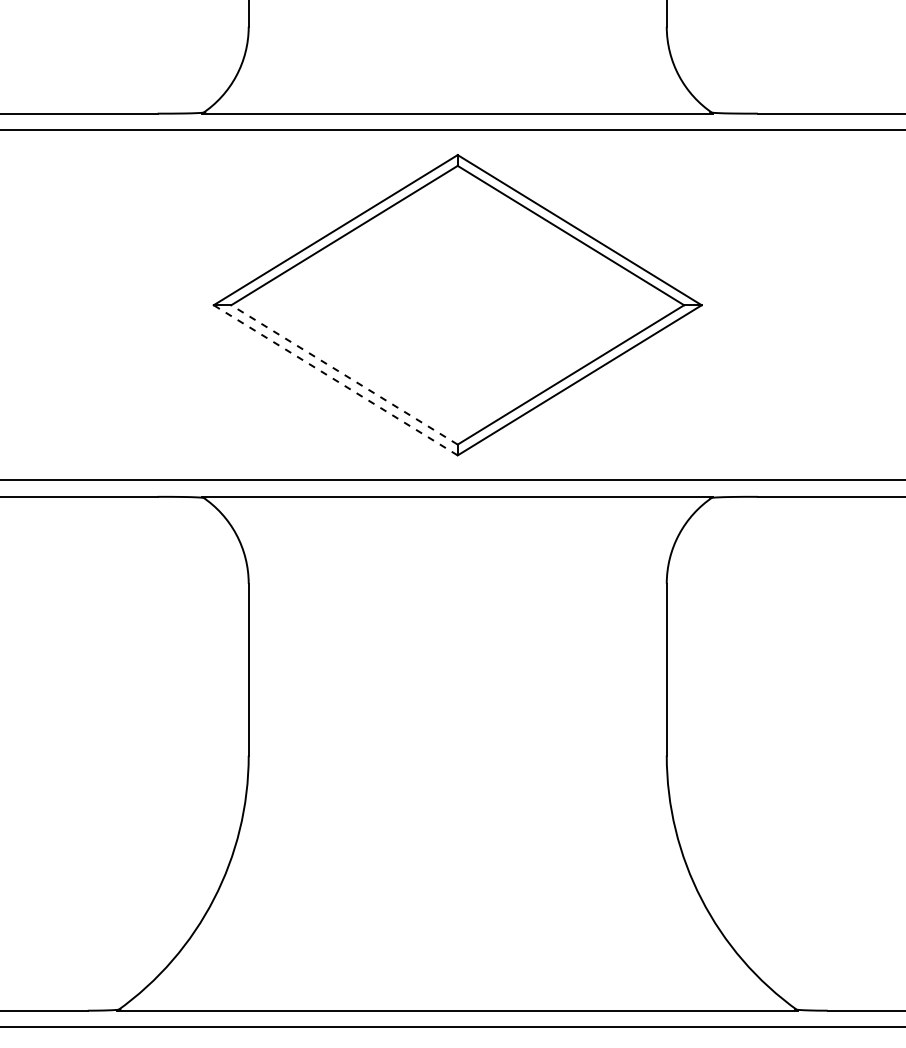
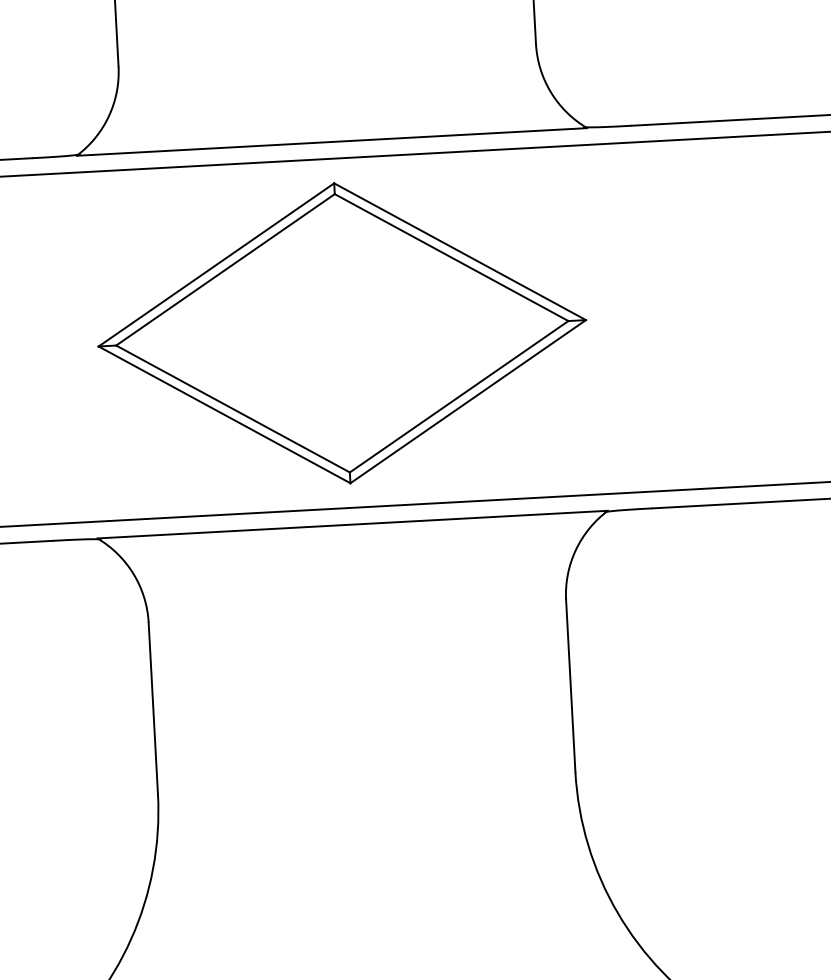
line: (344, 374) -> (232, 408), dashed -> solid
line: (335, 380) -> (224, 415), dashed -> solid

